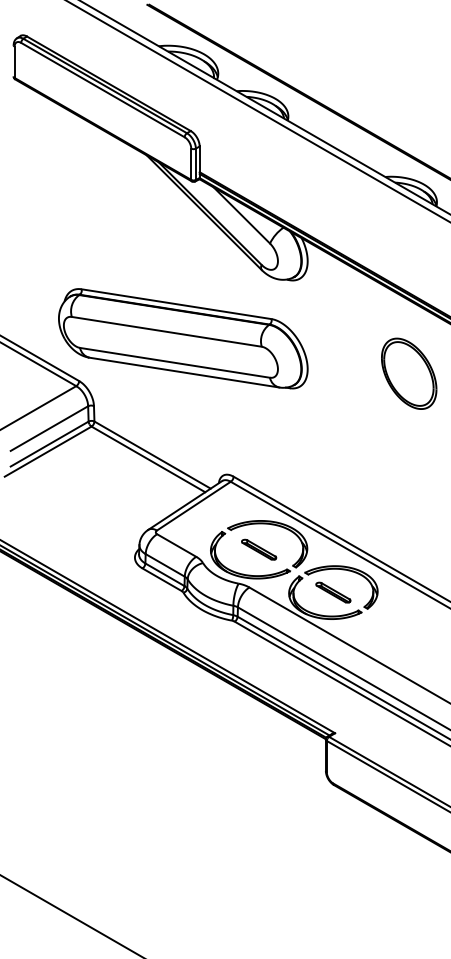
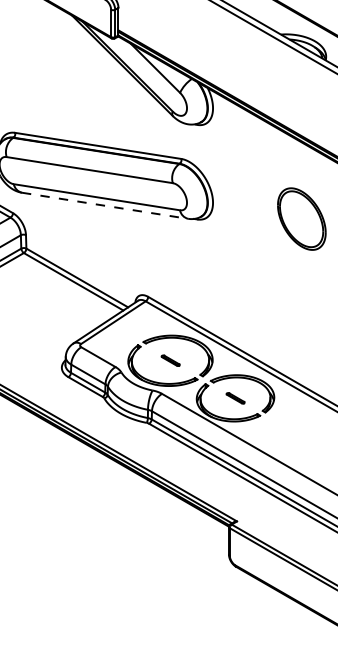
line: (184, 372) -> (105, 205), solid -> dashed
part: (409, 373) -> (302, 218), moved
part: (259, 549) -> (170, 360), size x0.6
part: (333, 592) -> (235, 398), size x0.6

